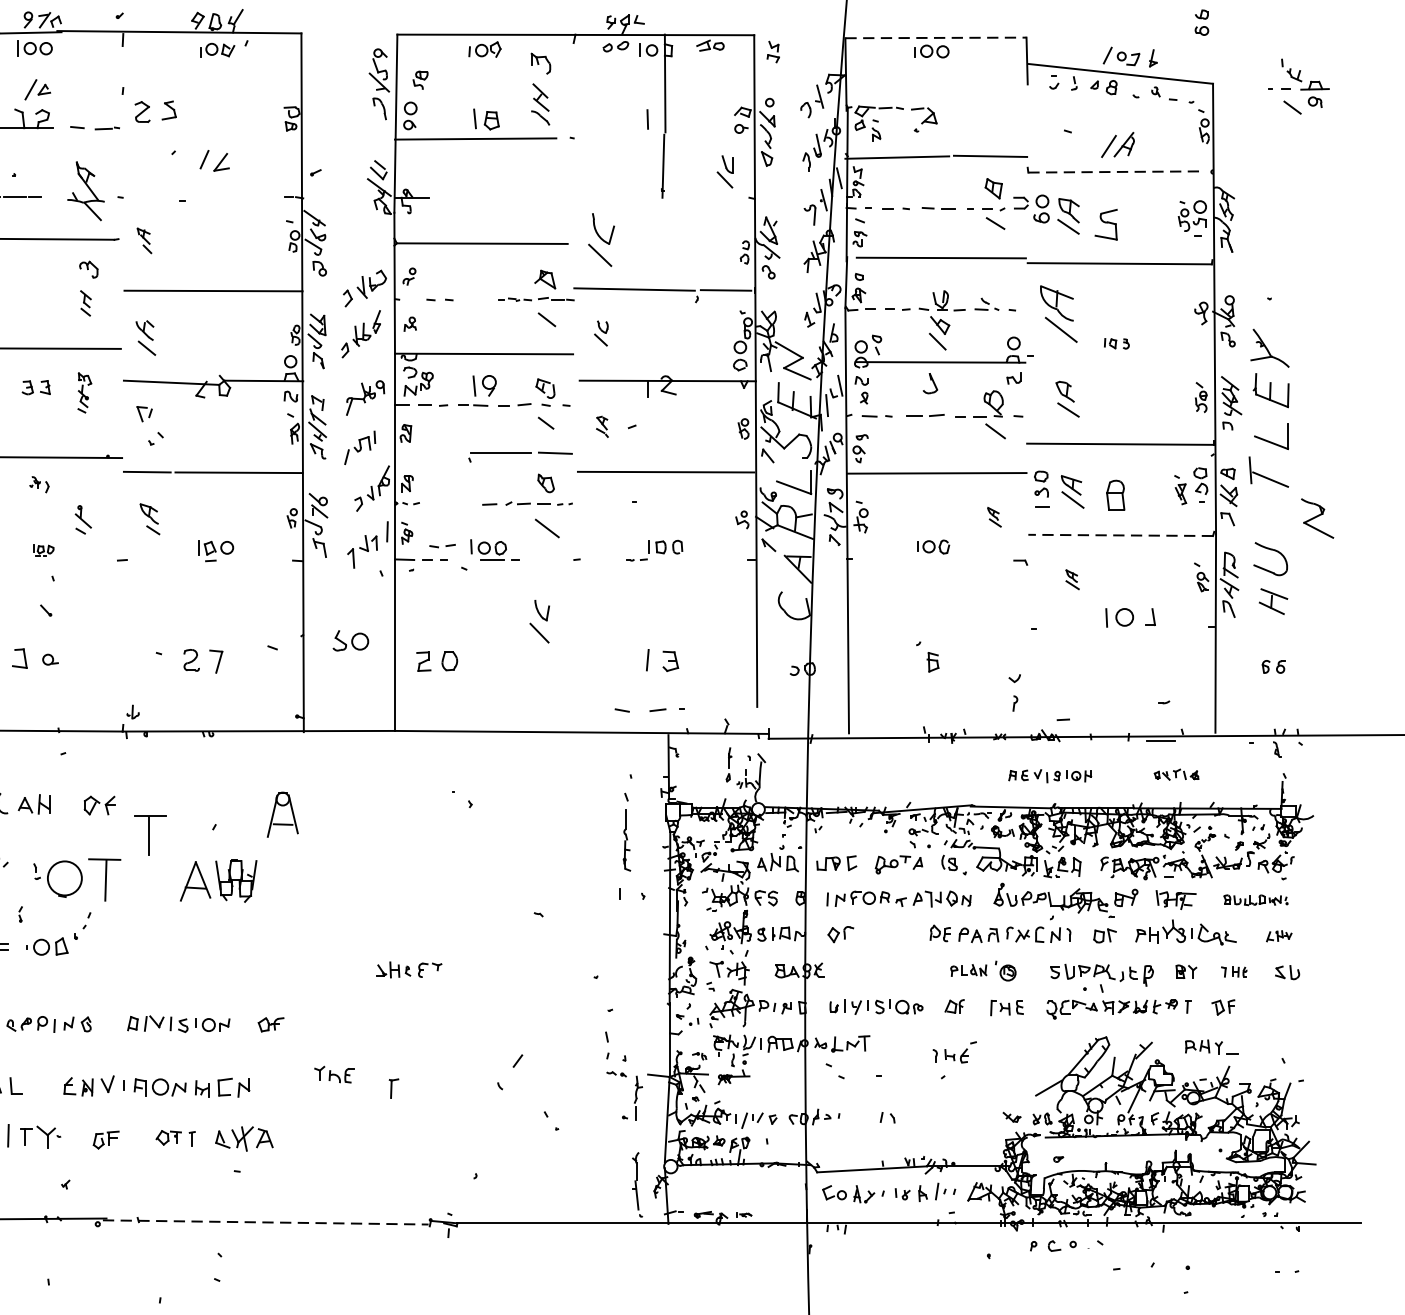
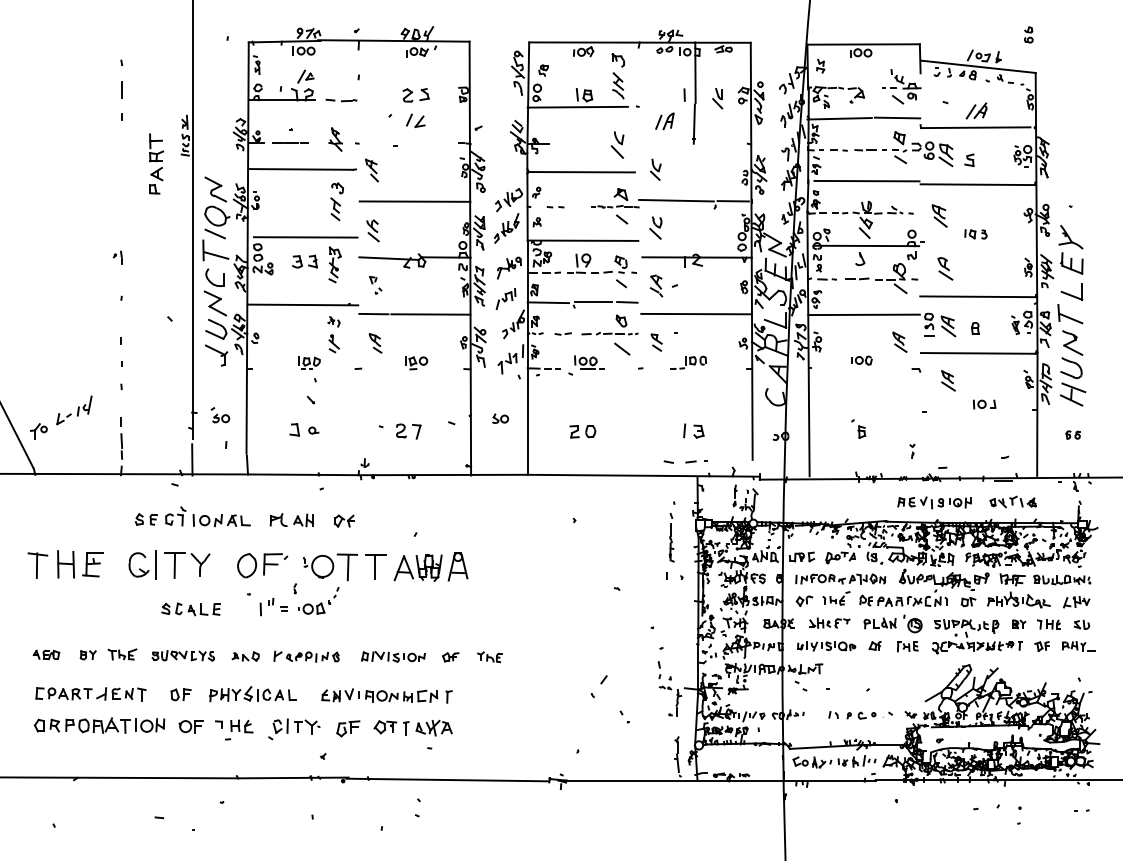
line: (937, 37) -> (864, 44), dashed -> solid
part: (773, 50) -> (820, 65), moved
part: (1298, 86) -> (901, 86), moved
part: (154, 112) -> (415, 95), moved
part: (615, 161) -> (664, 121), added
part: (724, 171) -> (717, 98), moved
line: (1116, 171) -> (975, 127), dashed -> solid
part: (85, 190) -> (335, 139), size x0.62
part: (1106, 223) -> (969, 159), size x0.62
part: (600, 239) -> (655, 169), size x0.62
part: (145, 240) -> (372, 170), size x1.43
part: (85, 303) -> (335, 209), size x1.43
part: (1058, 313) -> (939, 215), size x0.62
part: (600, 332) -> (655, 227), size x1.43
part: (1116, 343) -> (975, 234), size x1.43
part: (35, 387) -> (304, 261), size x1.43
part: (83, 392) -> (334, 264), size x1.43
part: (149, 426) -> (375, 285), size x0.71
part: (602, 426) -> (656, 285), size x1.67
line: (428, 453) -> (548, 302), added
part: (38, 484) -> (333, 321), moved
part: (1116, 495) -> (975, 328), size x0.62
part: (993, 516) -> (899, 341), size x1.67
part: (602, 517) -> (656, 342), added
part: (1317, 517) -> (1072, 342), moved
line: (1119, 535) -> (977, 353), dashed -> solid
line: (439, 546) -> (561, 334), moved
part: (43, 550) -> (309, 362), size x1.67
part: (1072, 579) -> (948, 380), size x1.67
part: (1273, 601) -> (1073, 394), size x1.43
part: (1130, 617) -> (984, 404), size x0.71
part: (539, 620) -> (617, 144), moved
part: (351, 640) -> (500, 418), size x0.71
part: (436, 661) -> (582, 431), moved
part: (1014, 691) -> (912, 450), size x0.62
part: (1175, 773) -> (1012, 501), size x1.67
part: (1050, 775) -> (934, 502), size x1.43
part: (281, 814) -> (457, 566), moved
part: (149, 835) -> (375, 566), moved
part: (1256, 899) -> (1062, 579), size x1.43
part: (1278, 936) -> (1076, 602), size x1.67
part: (409, 968) -> (829, 622), moved
part: (982, 970) -> (892, 623), size x1.43
part: (1233, 971) -> (1048, 624), size x1.43
part: (1211, 1047) -> (1078, 646), moved
part: (955, 1052) -> (836, 598), moved
part: (333, 1075) -> (489, 657), moved
part: (393, 1087) -> (448, 696), moved
part: (175, 1137) -> (391, 727), size x1.43
part: (106, 1139) -> (348, 728), size x1.43
line: (265, 1223) -> (447, 780), dashed -> solid
part: (1066, 1245) -> (869, 715), moved

